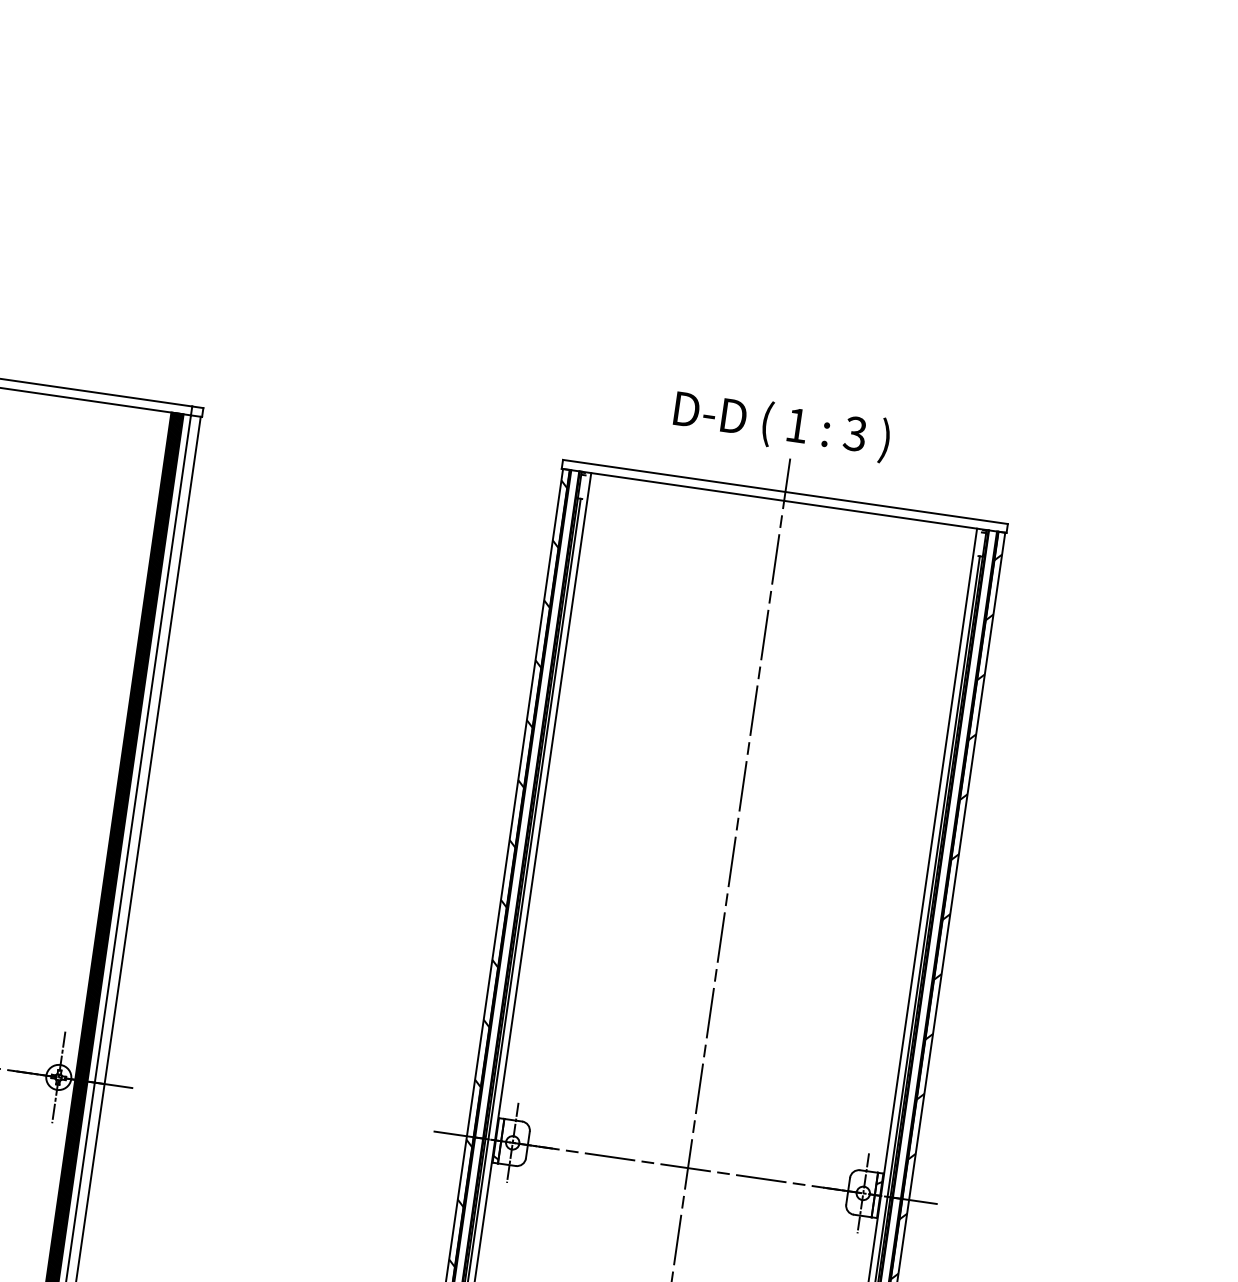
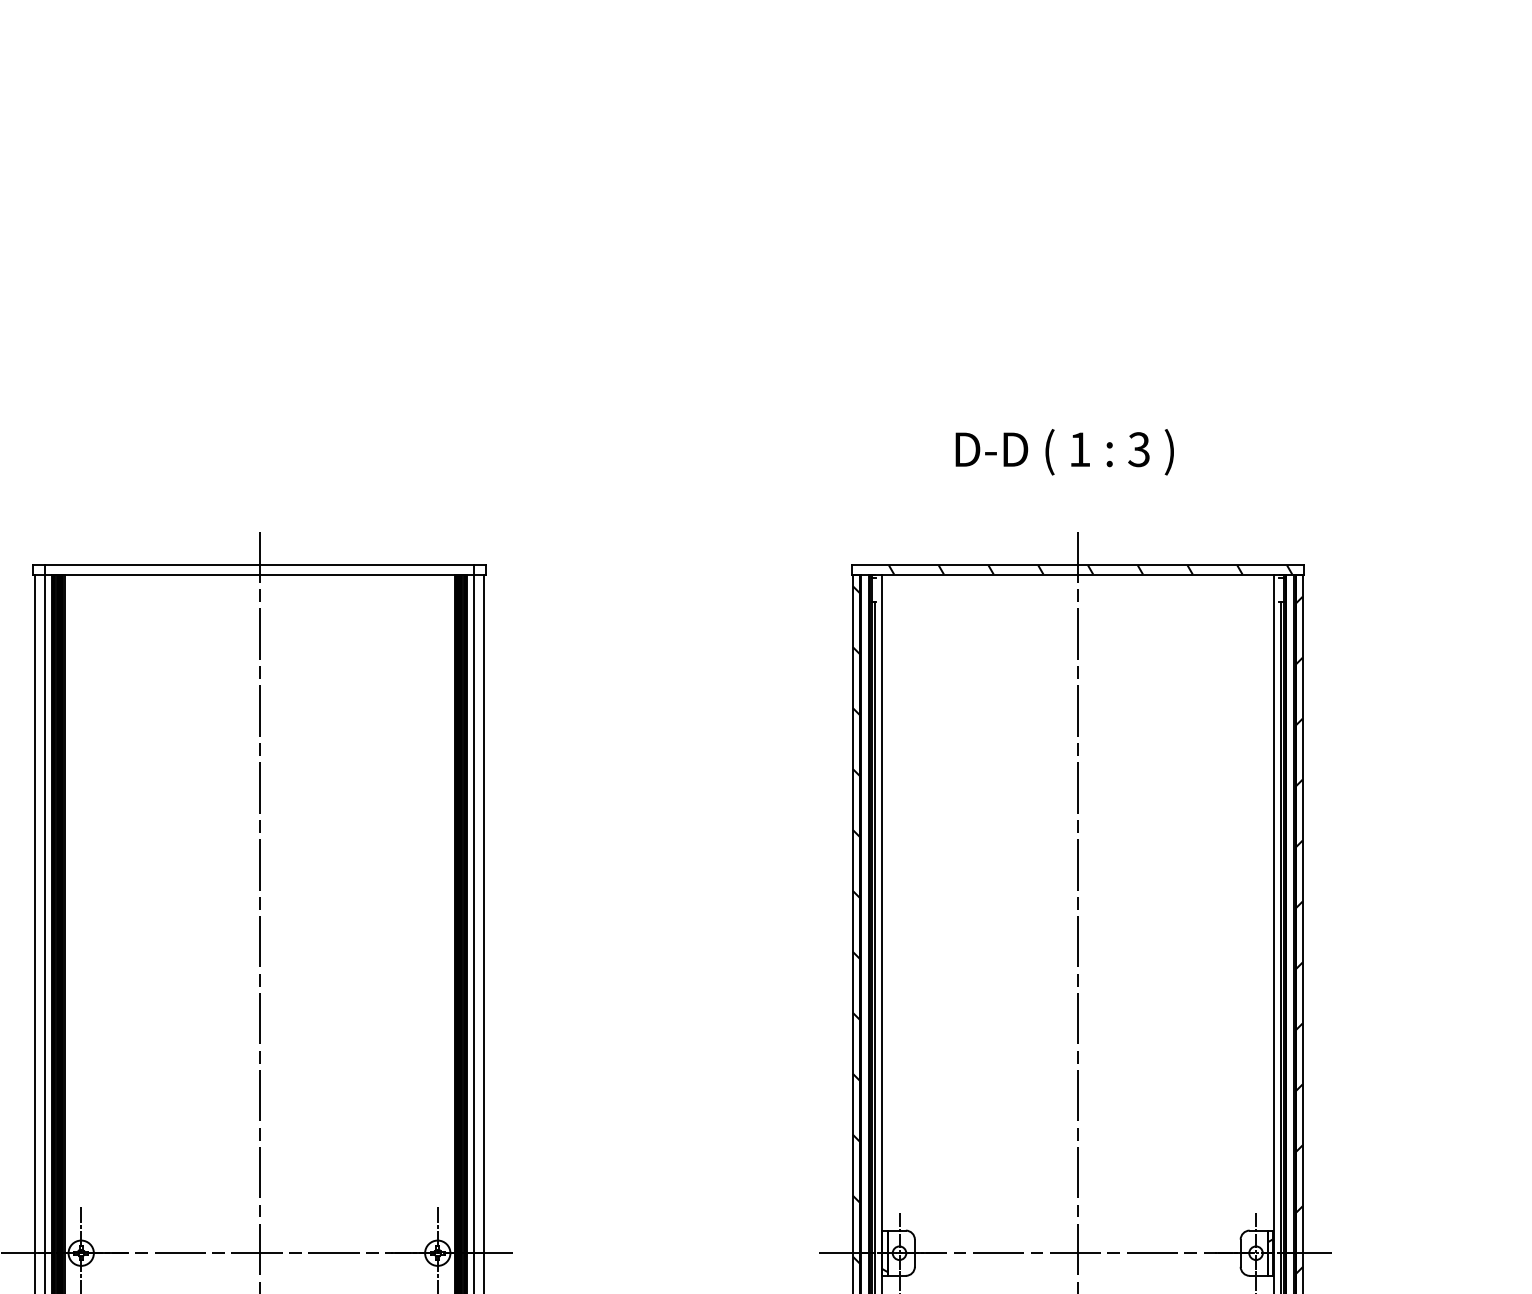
text: (781, 426) -> (1064, 452), moved
hatch: (797, 497) -> (1090, 569), added

